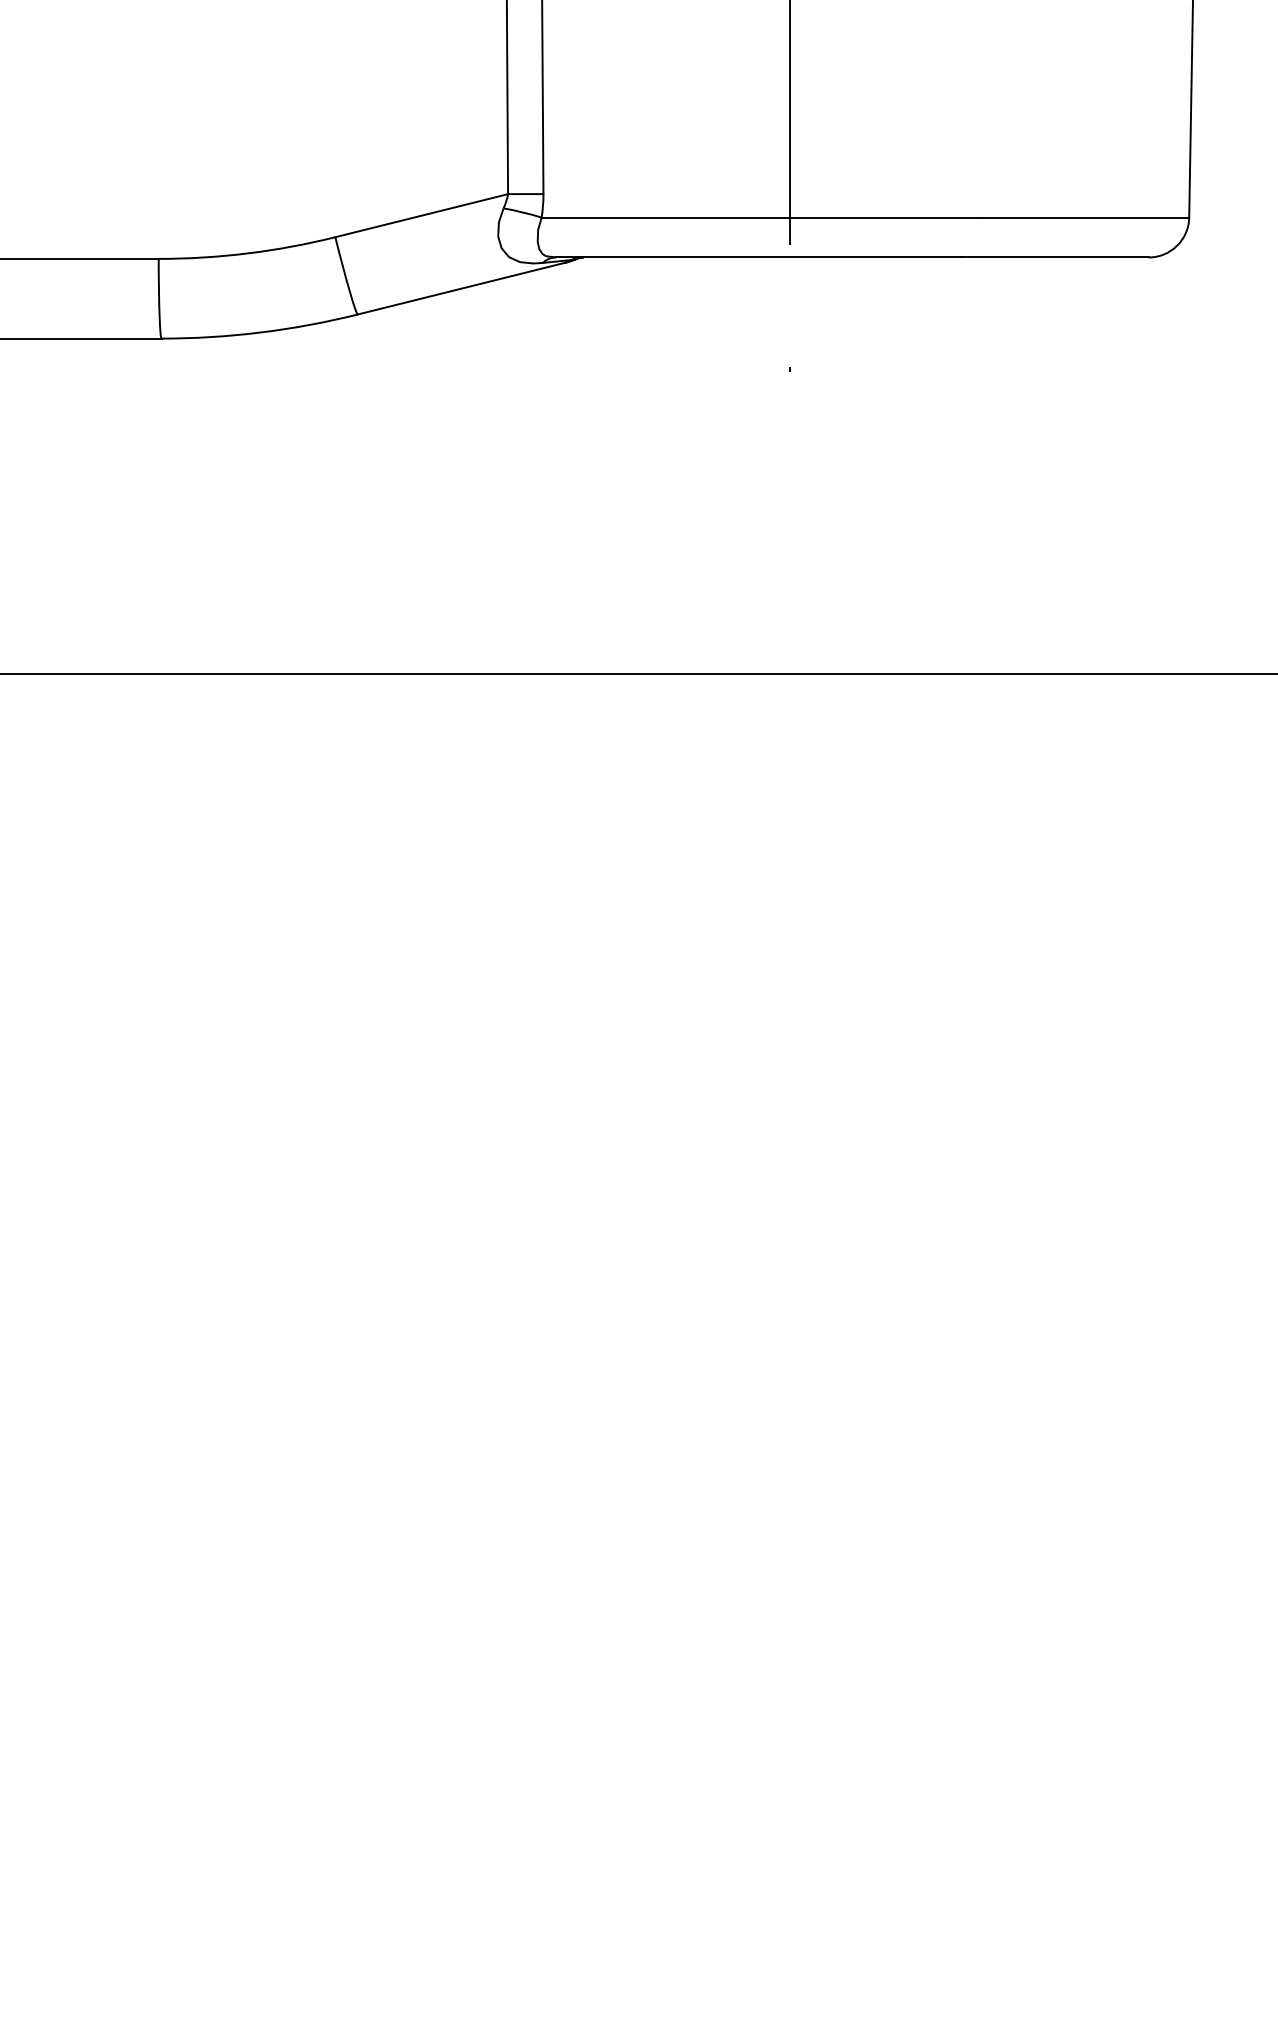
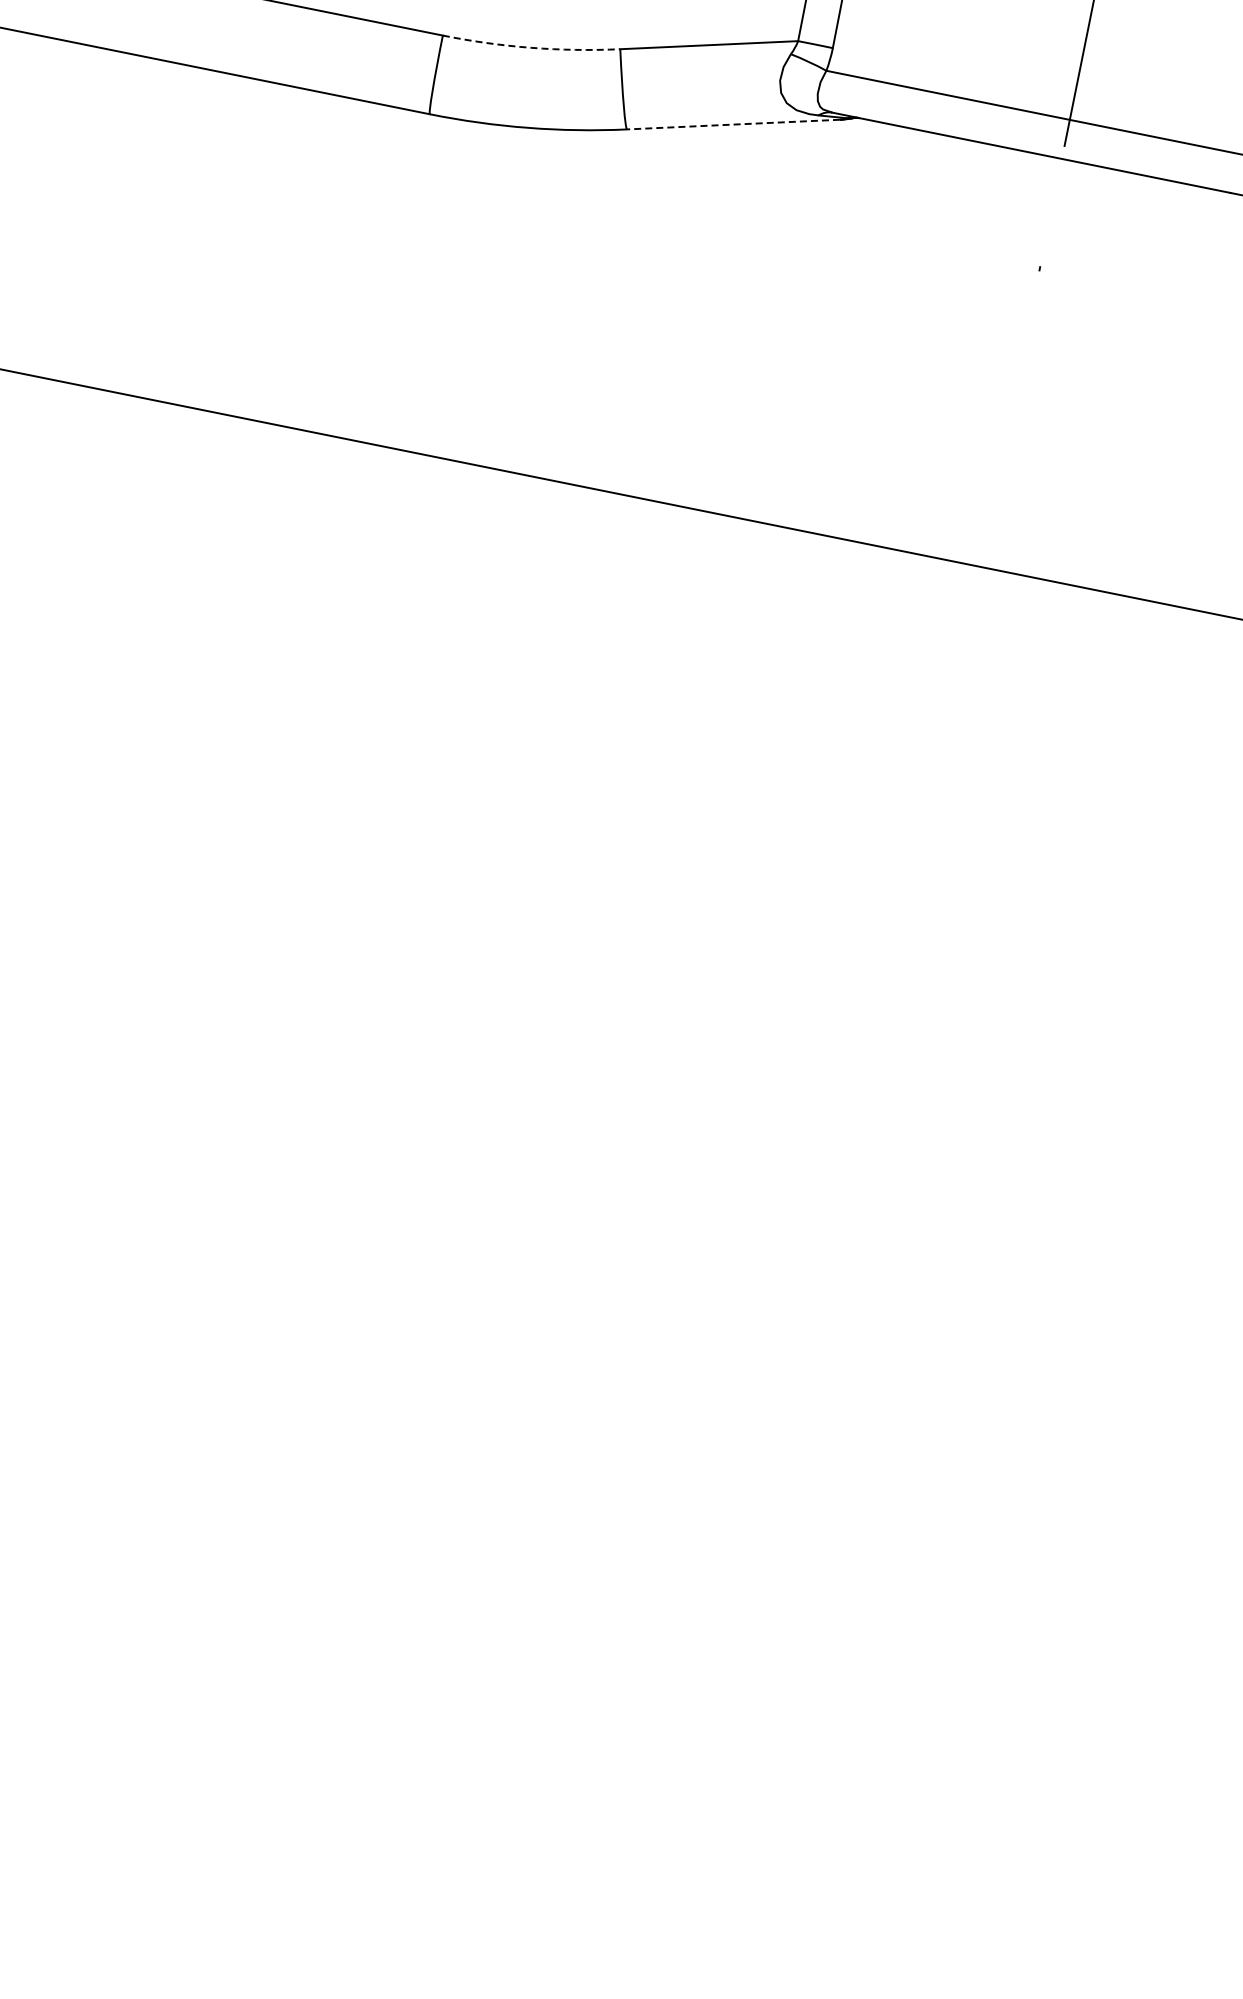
arc: (247, 253) -> (530, 47), solid -> dashed
line: (461, 288) -> (733, 124), solid -> dashed

